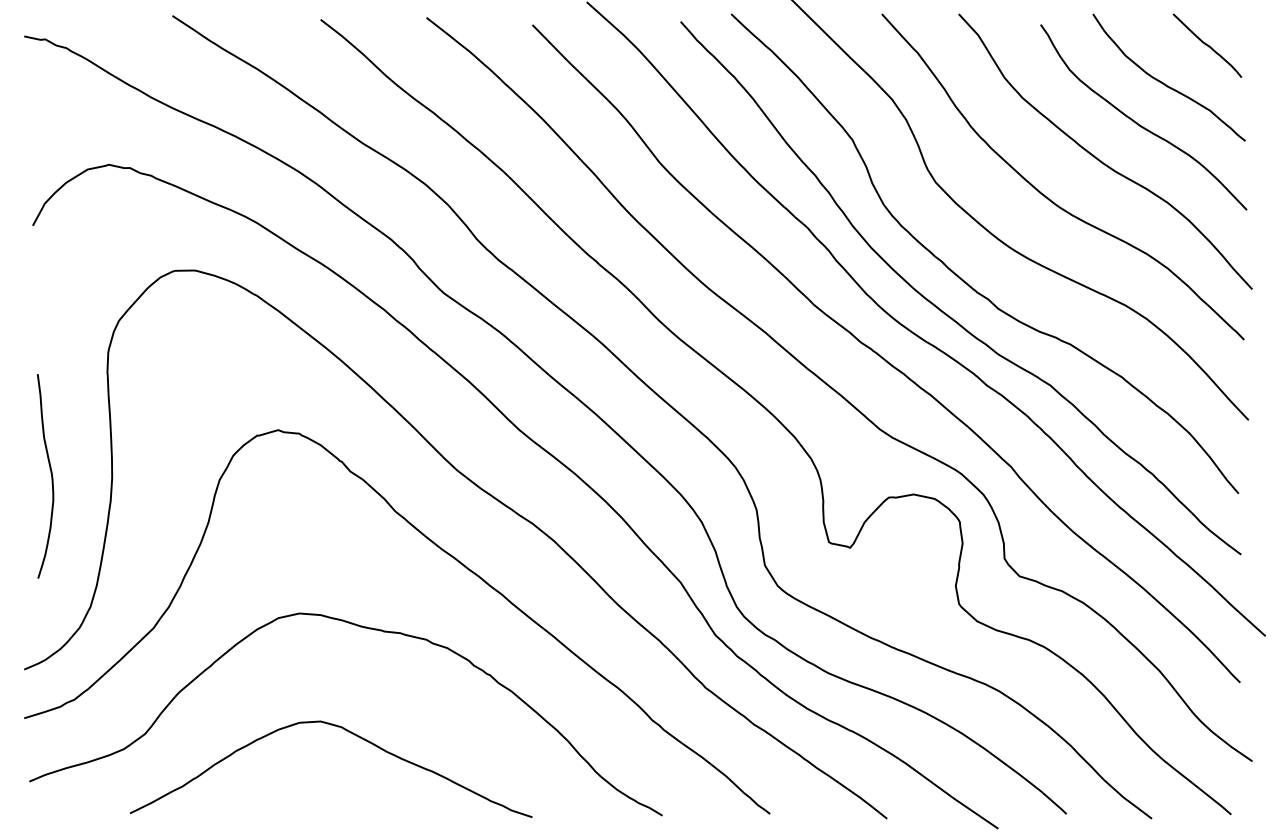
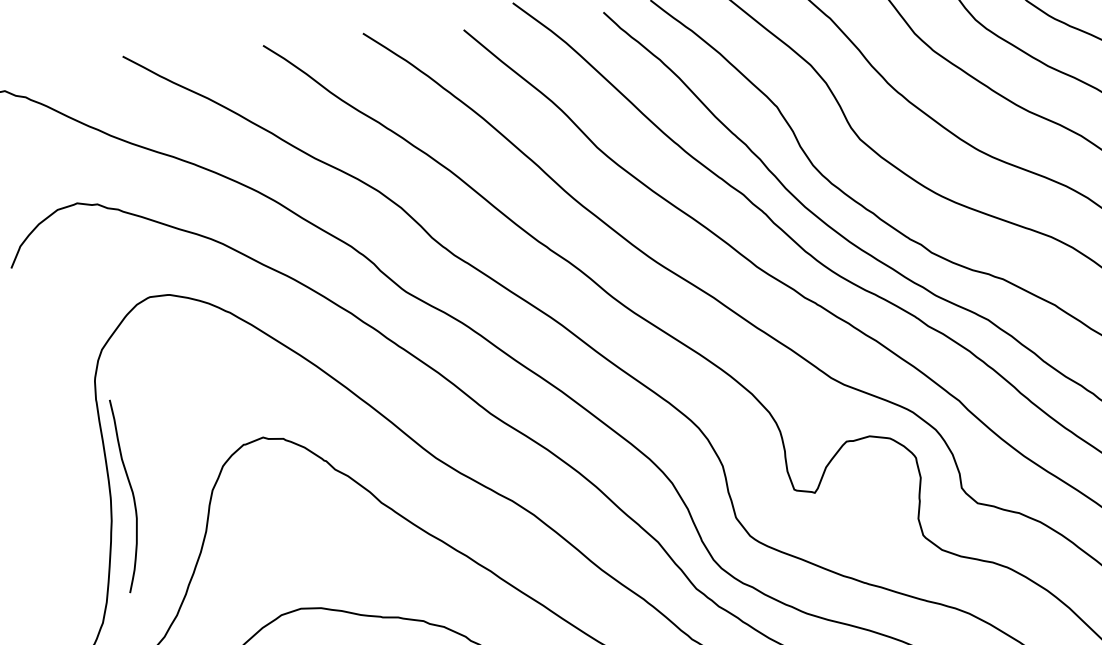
curve: (50, 473) -> (131, 492), moved

